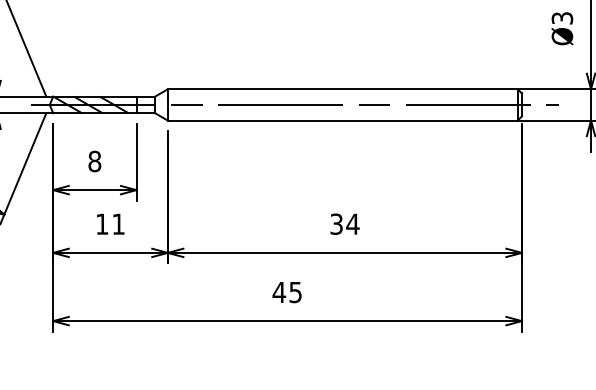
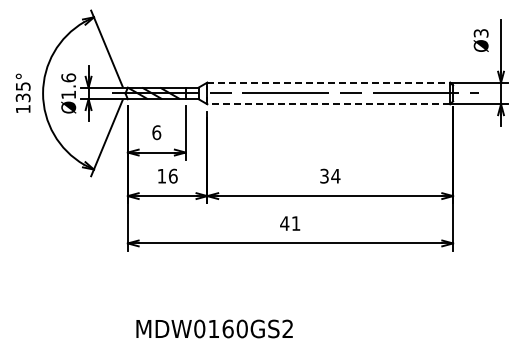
line: (343, 89) -> (329, 82), solid -> dashed
line: (342, 120) -> (328, 104), solid -> dashed
text: (94, 161) -> (156, 132), 8 -> 6
text: (117, 223) -> (172, 175), 11 -> 16
text: (294, 292) -> (295, 223), 45 -> 41

